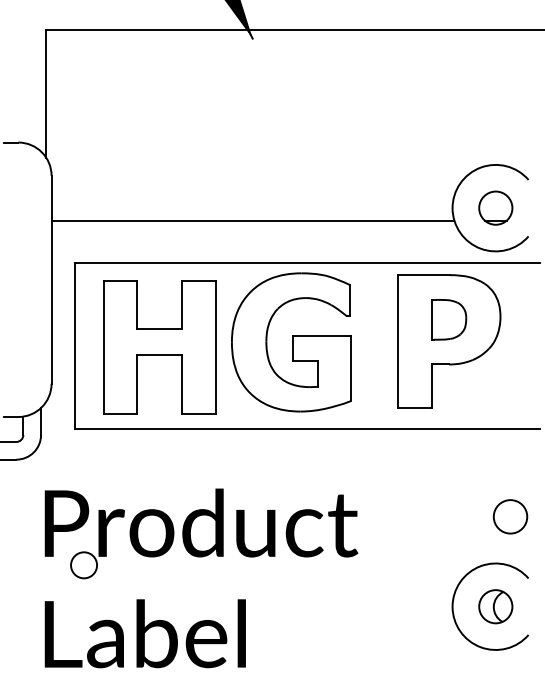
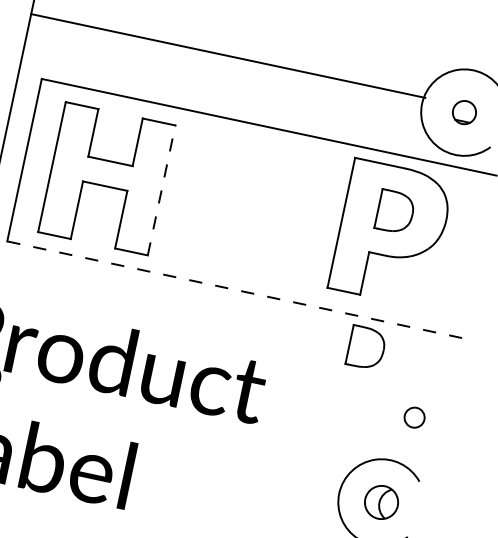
part: (495, 207) -> (464, 111), size x0.7
line: (252, 220) -> (227, 55), moved
part: (291, 342) -> (236, 201), removed
line: (215, 346) -> (161, 189), solid -> dashed
line: (308, 429) -> (235, 290), solid -> dashed
part: (449, 458) -> (367, 347), added
circle: (510, 516) -> (414, 417), size x0.6

